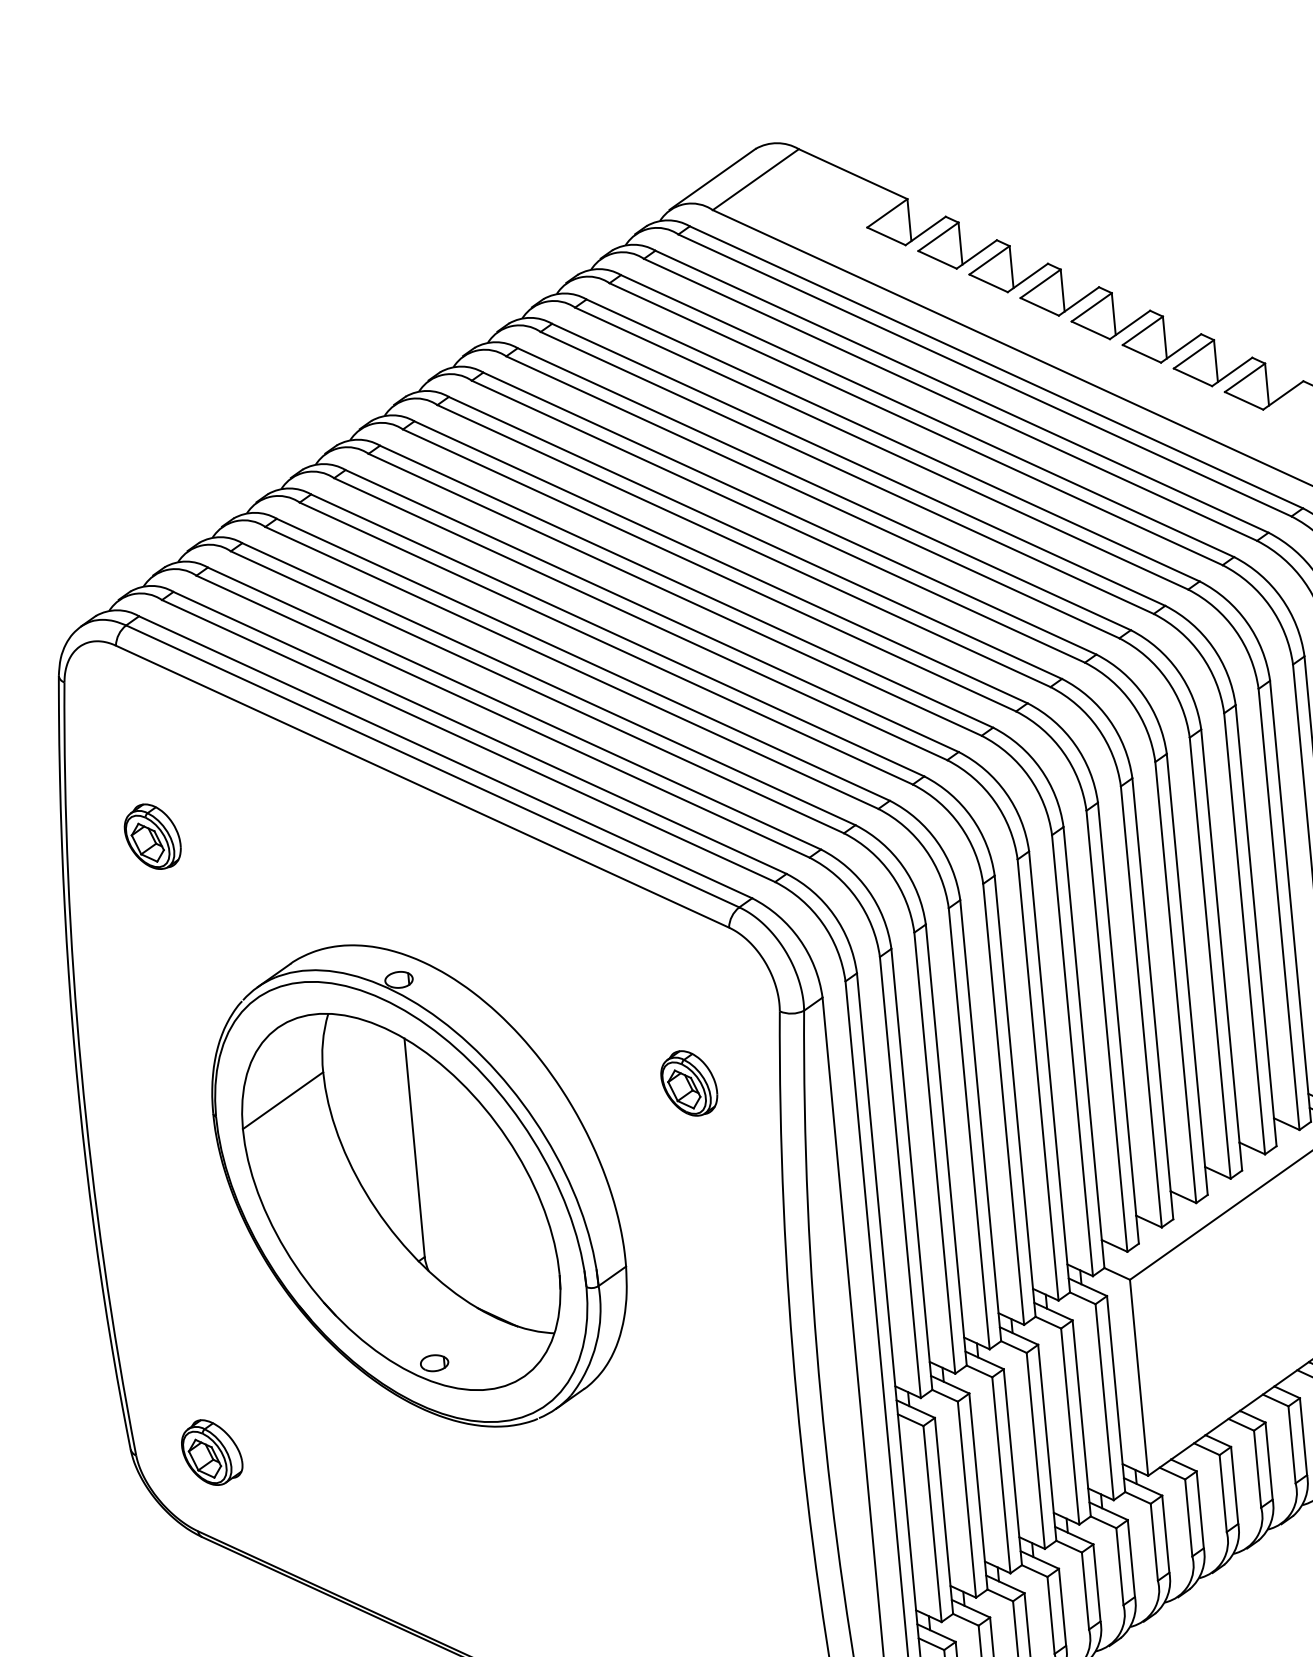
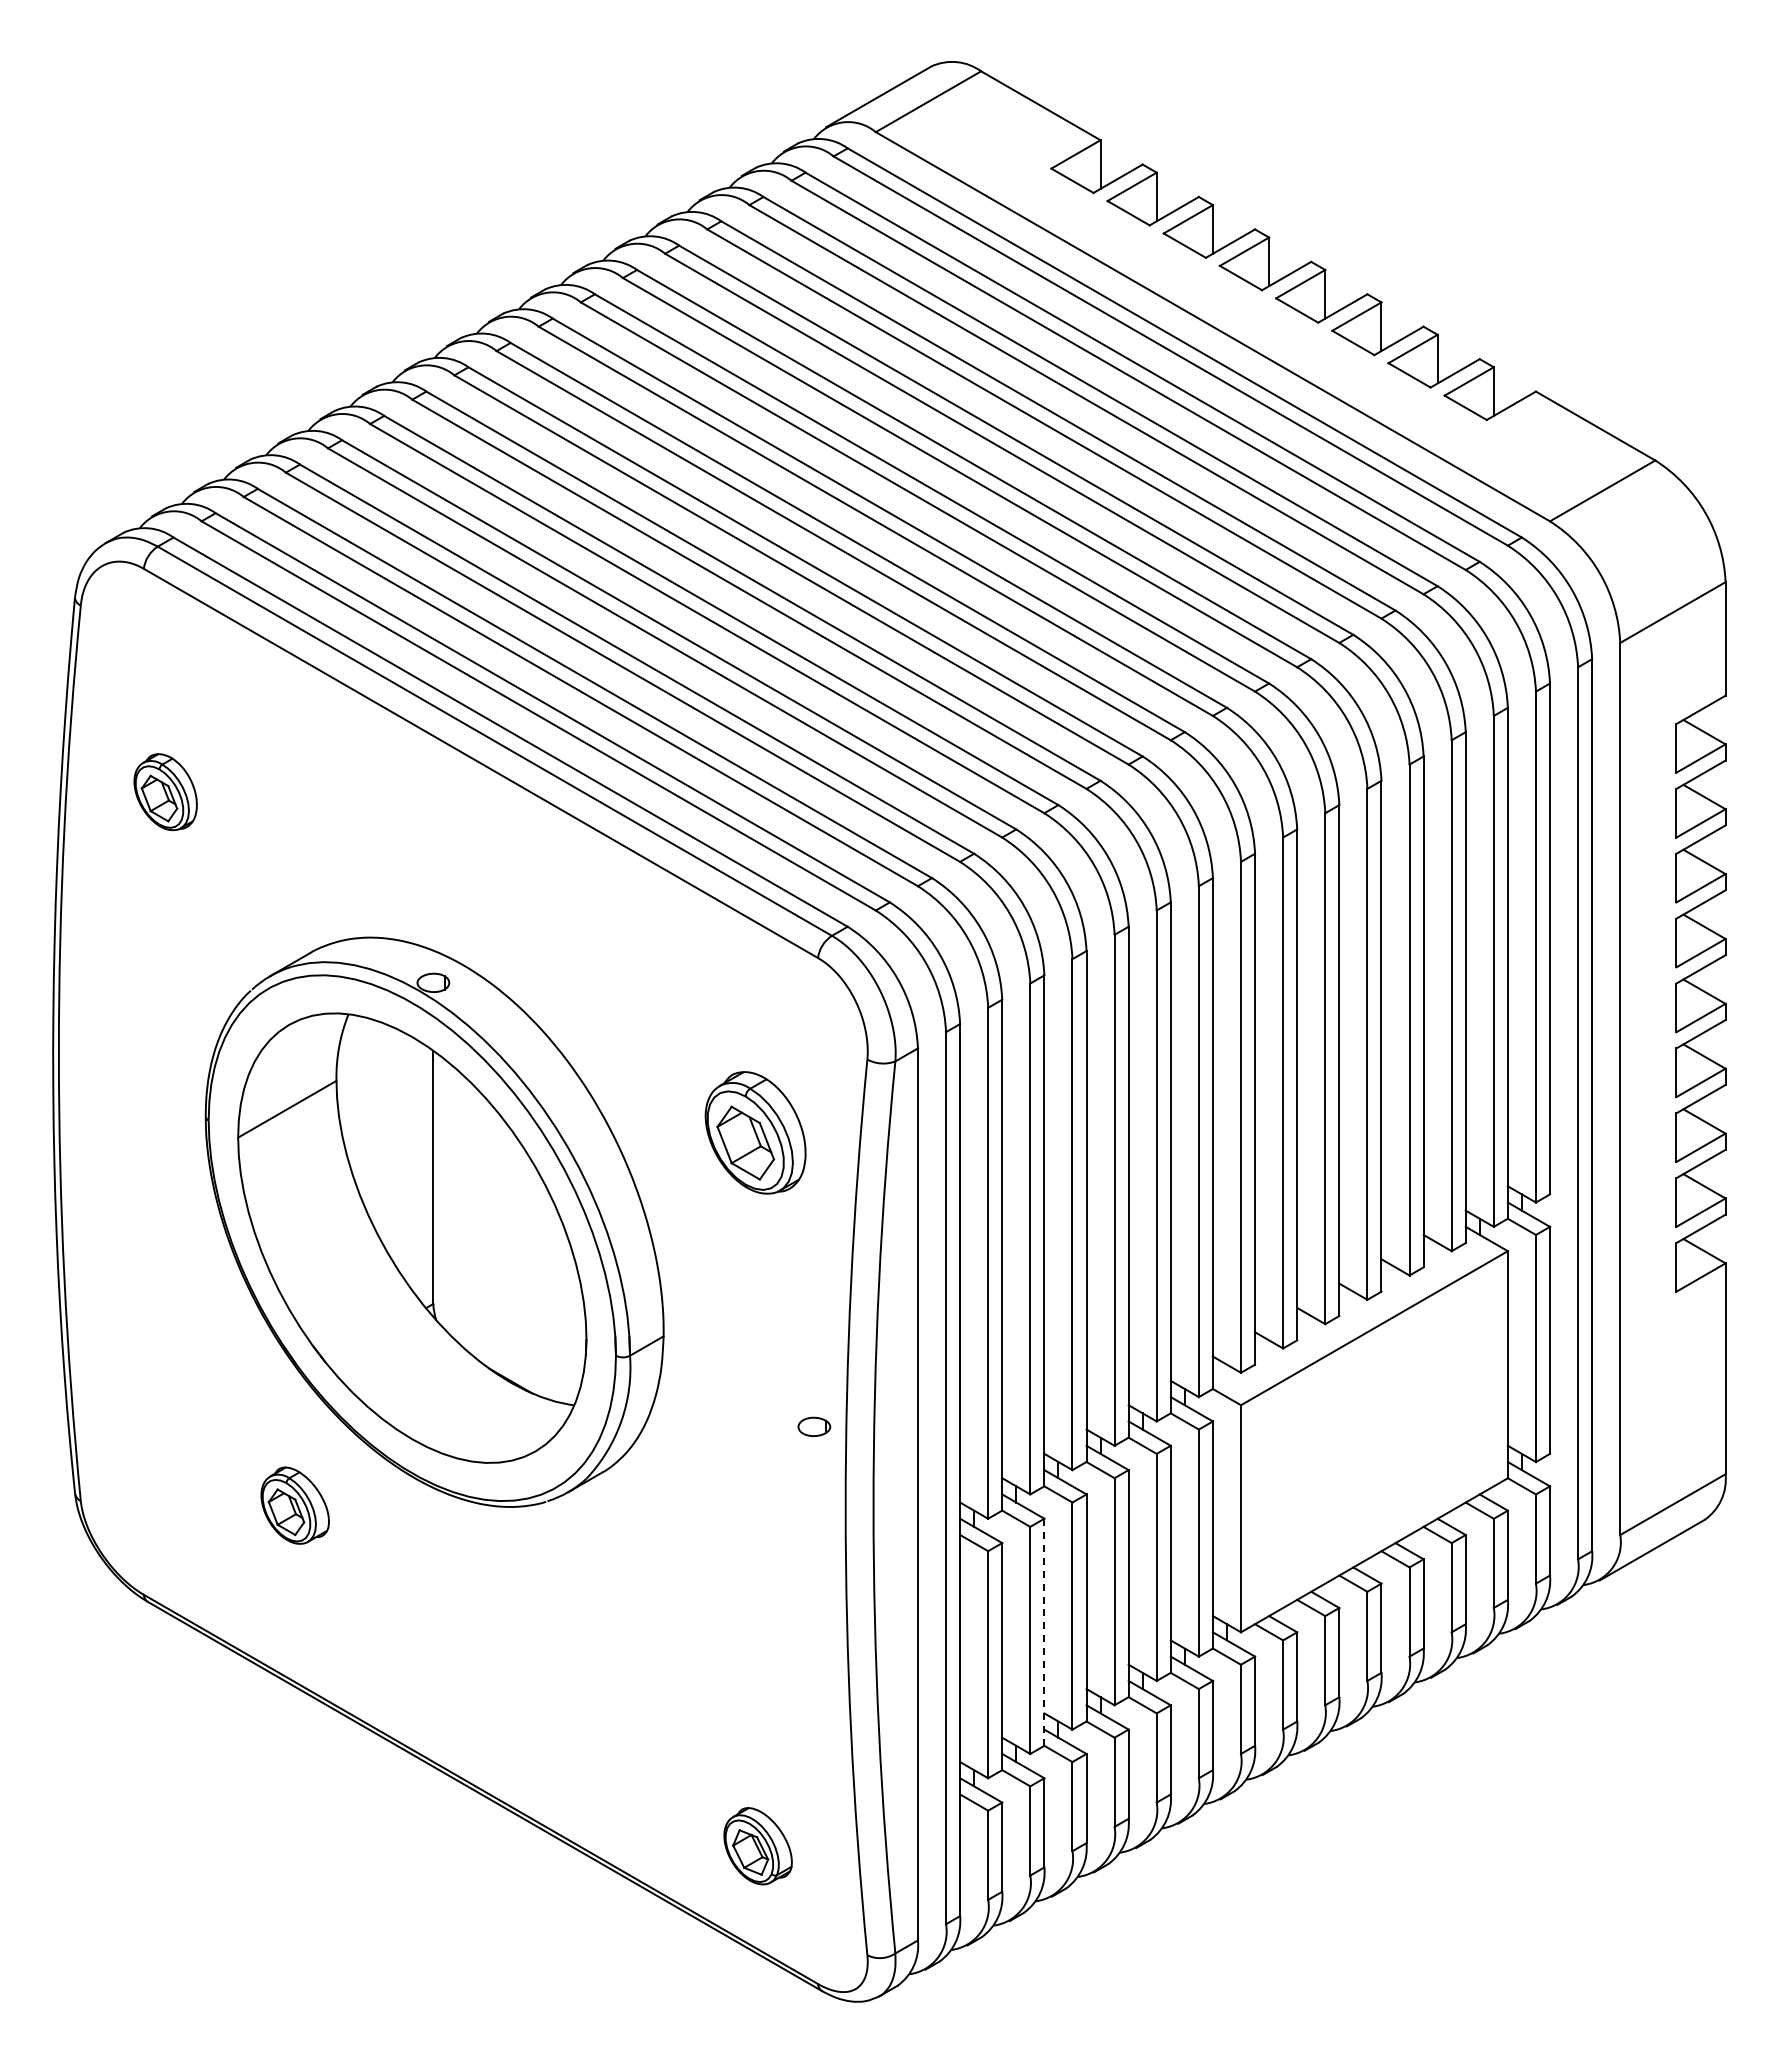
part: (689, 1083) -> (755, 1132), size x1.6
part: (434, 1362) -> (814, 1426), moved
part: (211, 1452) -> (294, 1505), moved
line: (978, 1491) -> (1044, 1632), solid -> dashed

